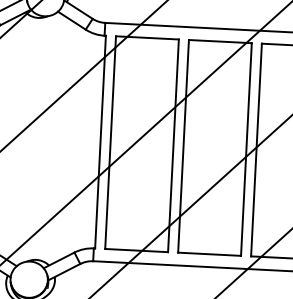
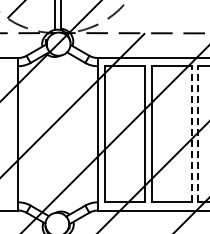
line: (246, 148) -> (191, 133), solid -> dashed
line: (256, 148) -> (198, 133), solid -> dashed

